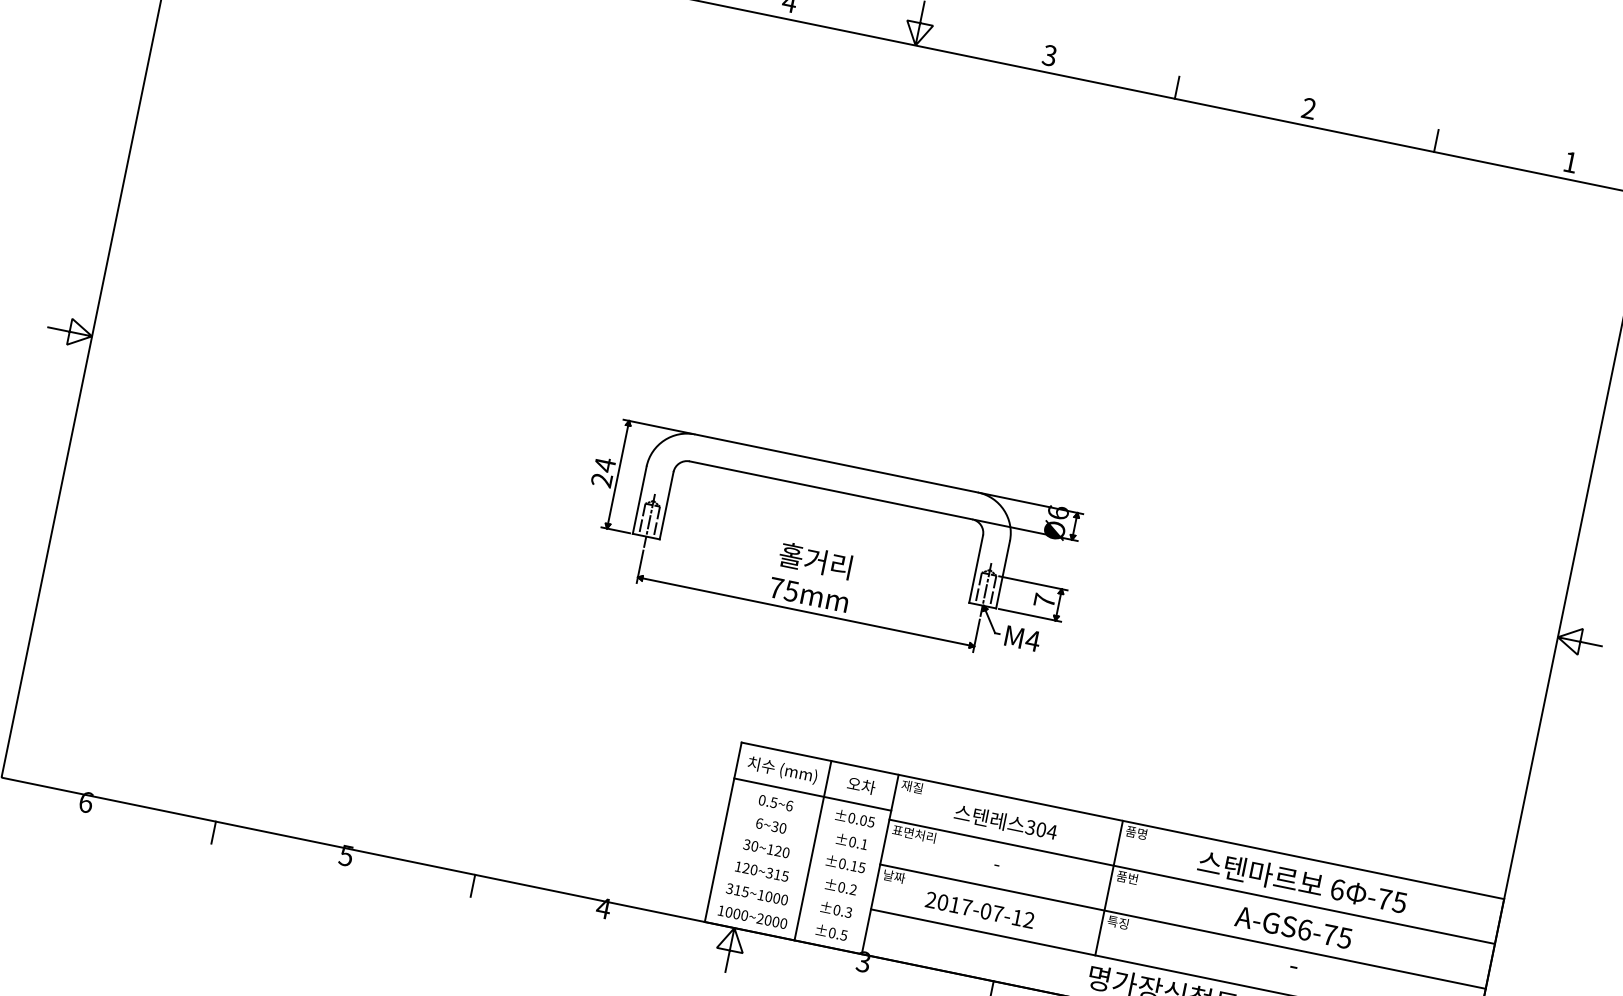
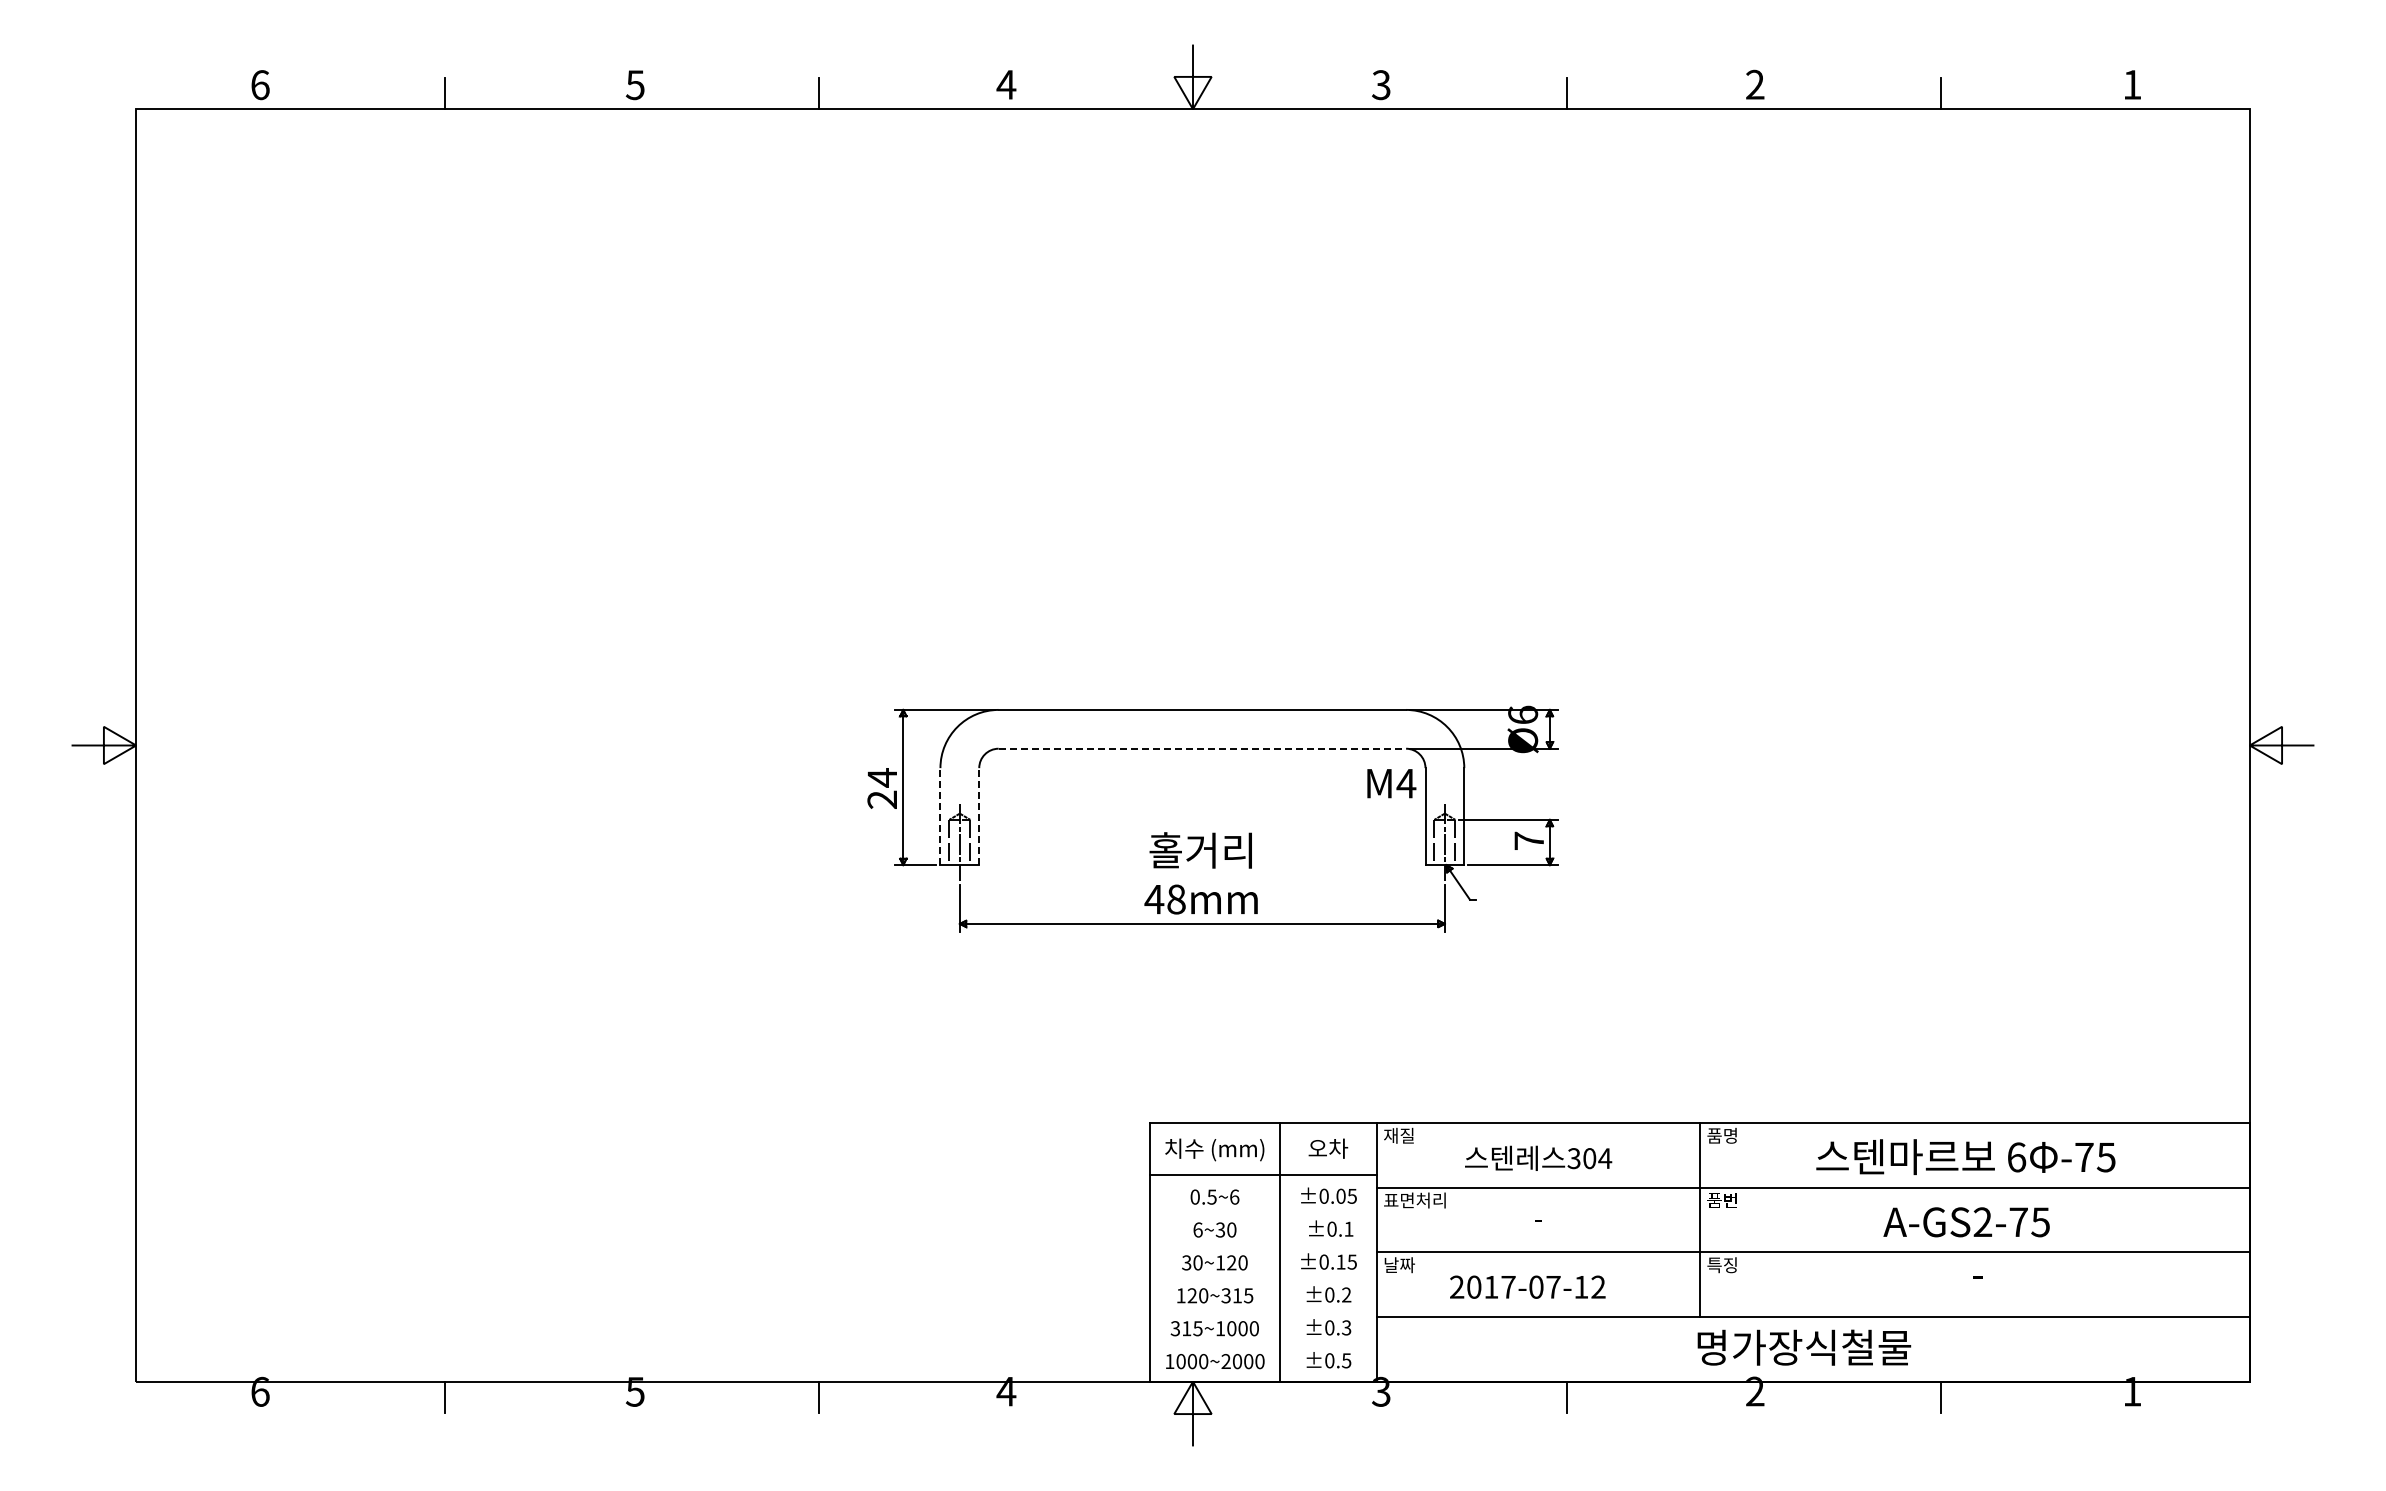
line: (831, 490) -> (1202, 748), solid -> dashed
line: (639, 500) -> (940, 816), solid -> dashed
line: (666, 505) -> (979, 816), solid -> dashed
text: (783, 589) -> (1164, 899), 75mm -> 48mm
text: (1022, 638) -> (1391, 783), moved
text: (1304, 930) -> (1982, 1222), A-GS6-75 -> A-GS2-75

